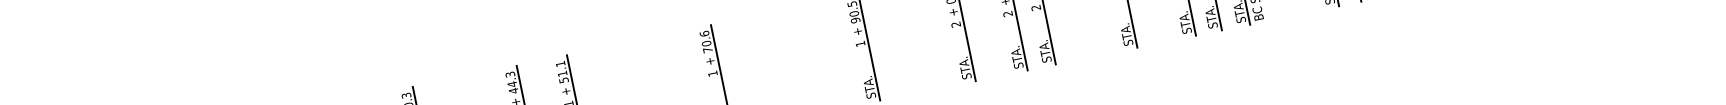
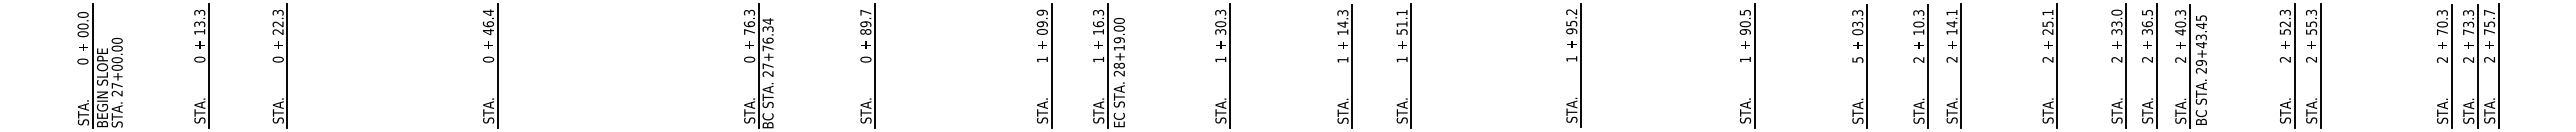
text: (955, 24) -> (1857, 59), 2 -> 5
text: (706, 41) -> (1571, 21), 70.6 -> 95.2
text: (513, 91) -> (1342, 32), 44.3 -> 14.3

